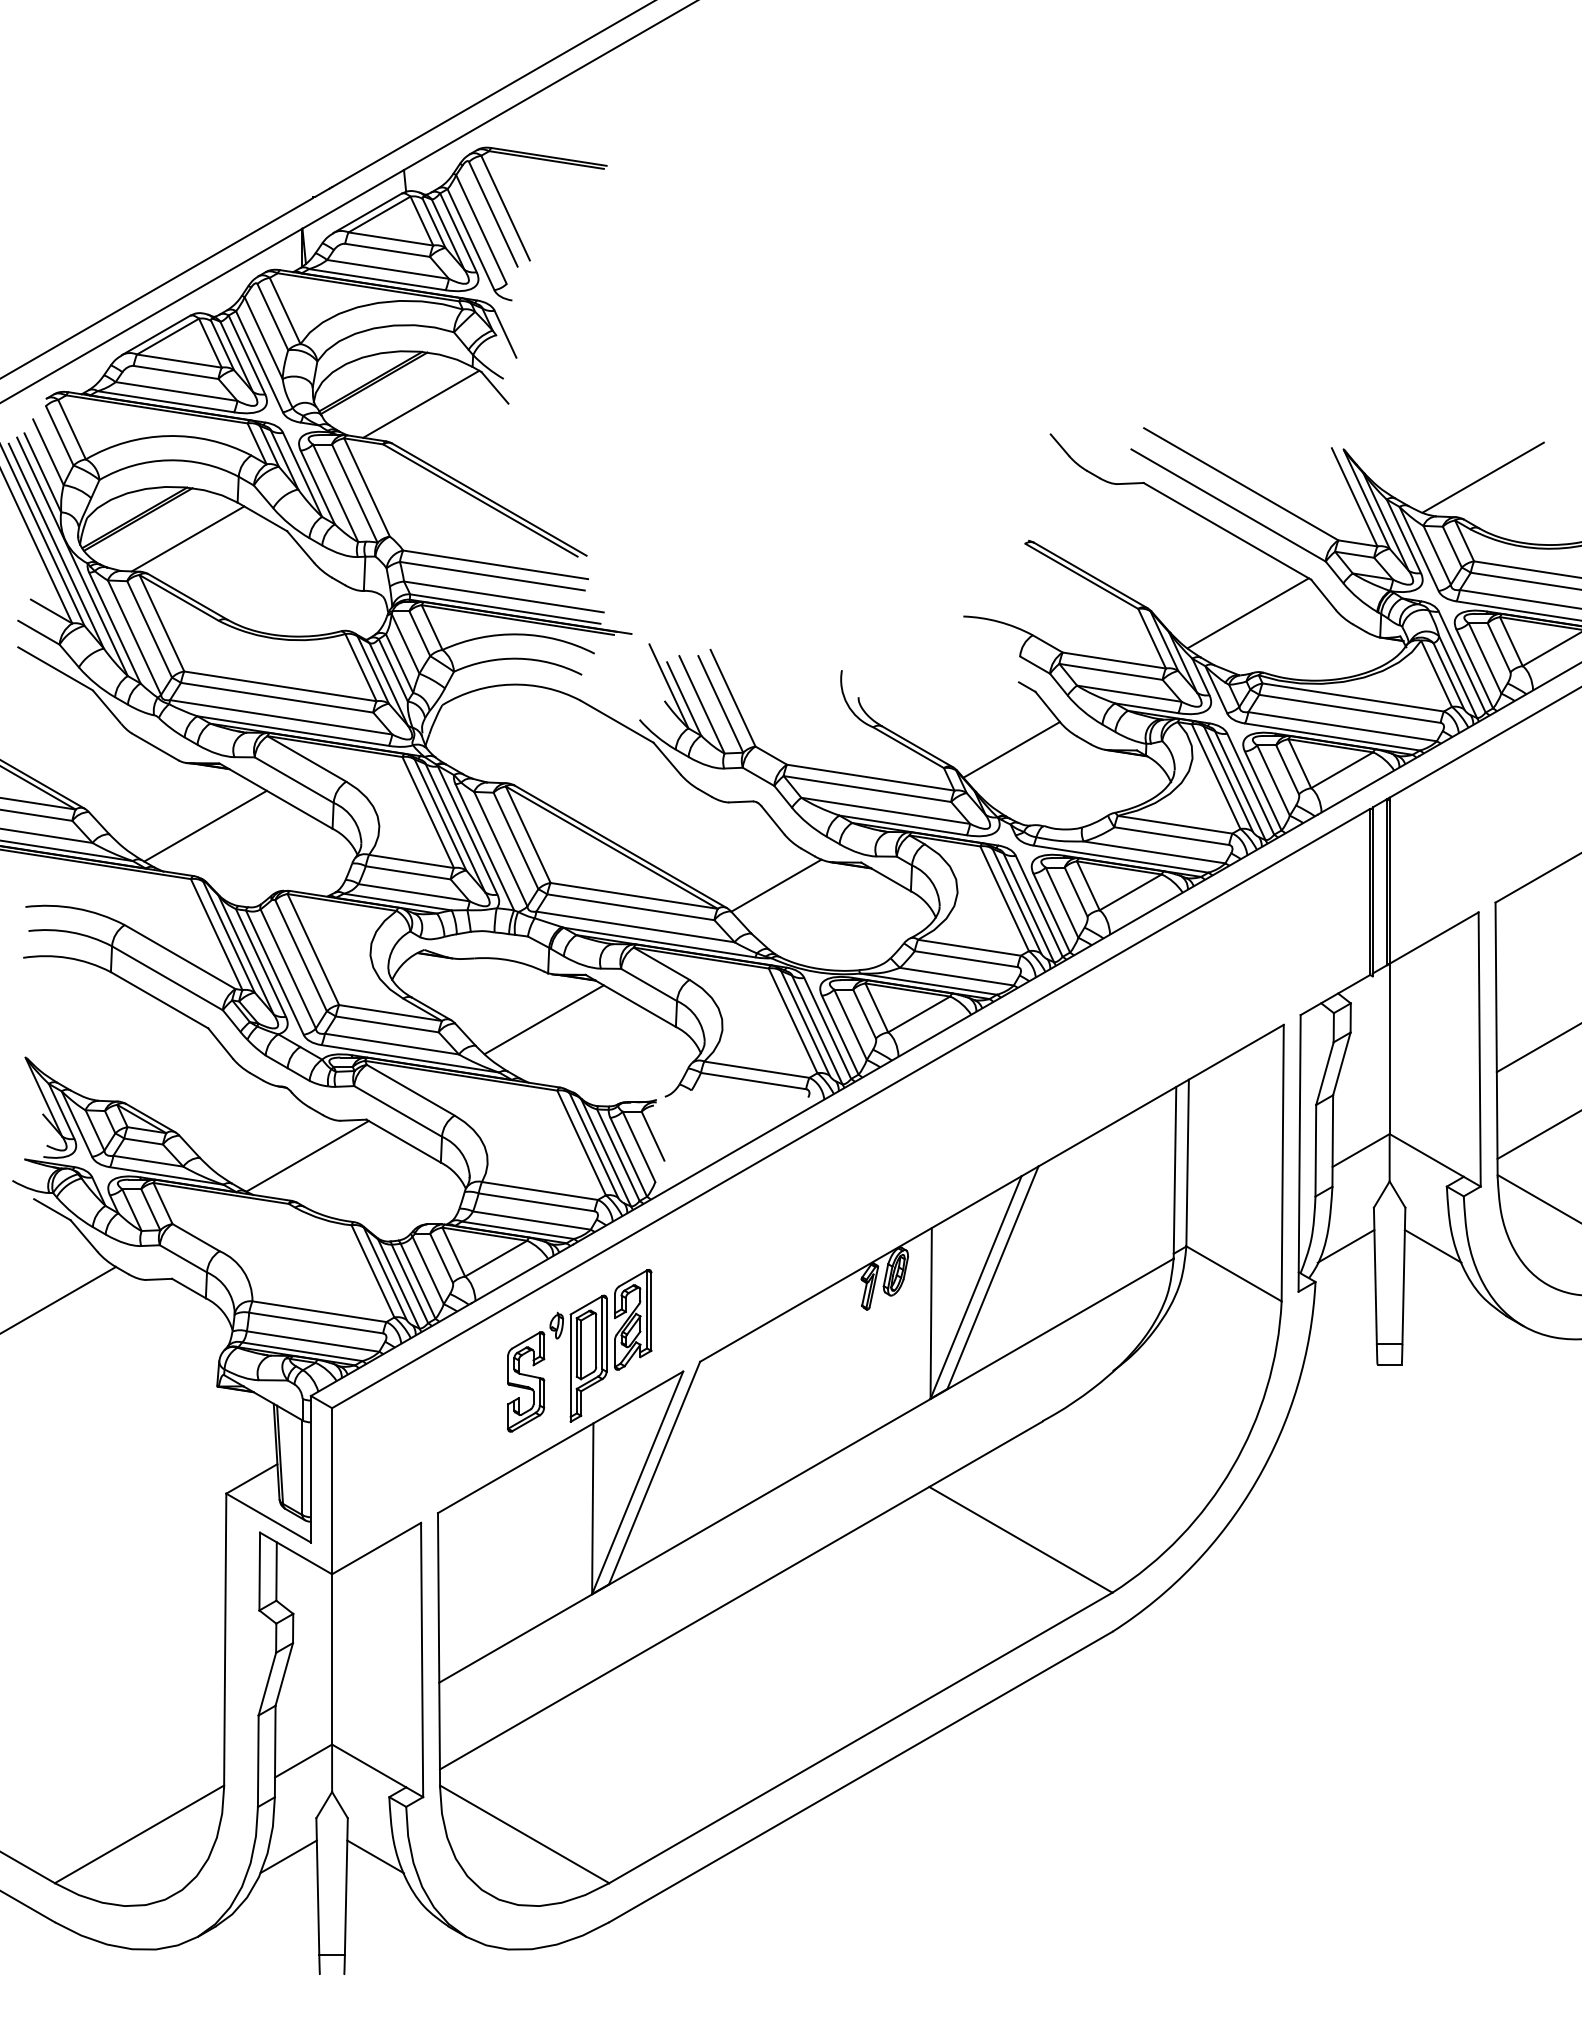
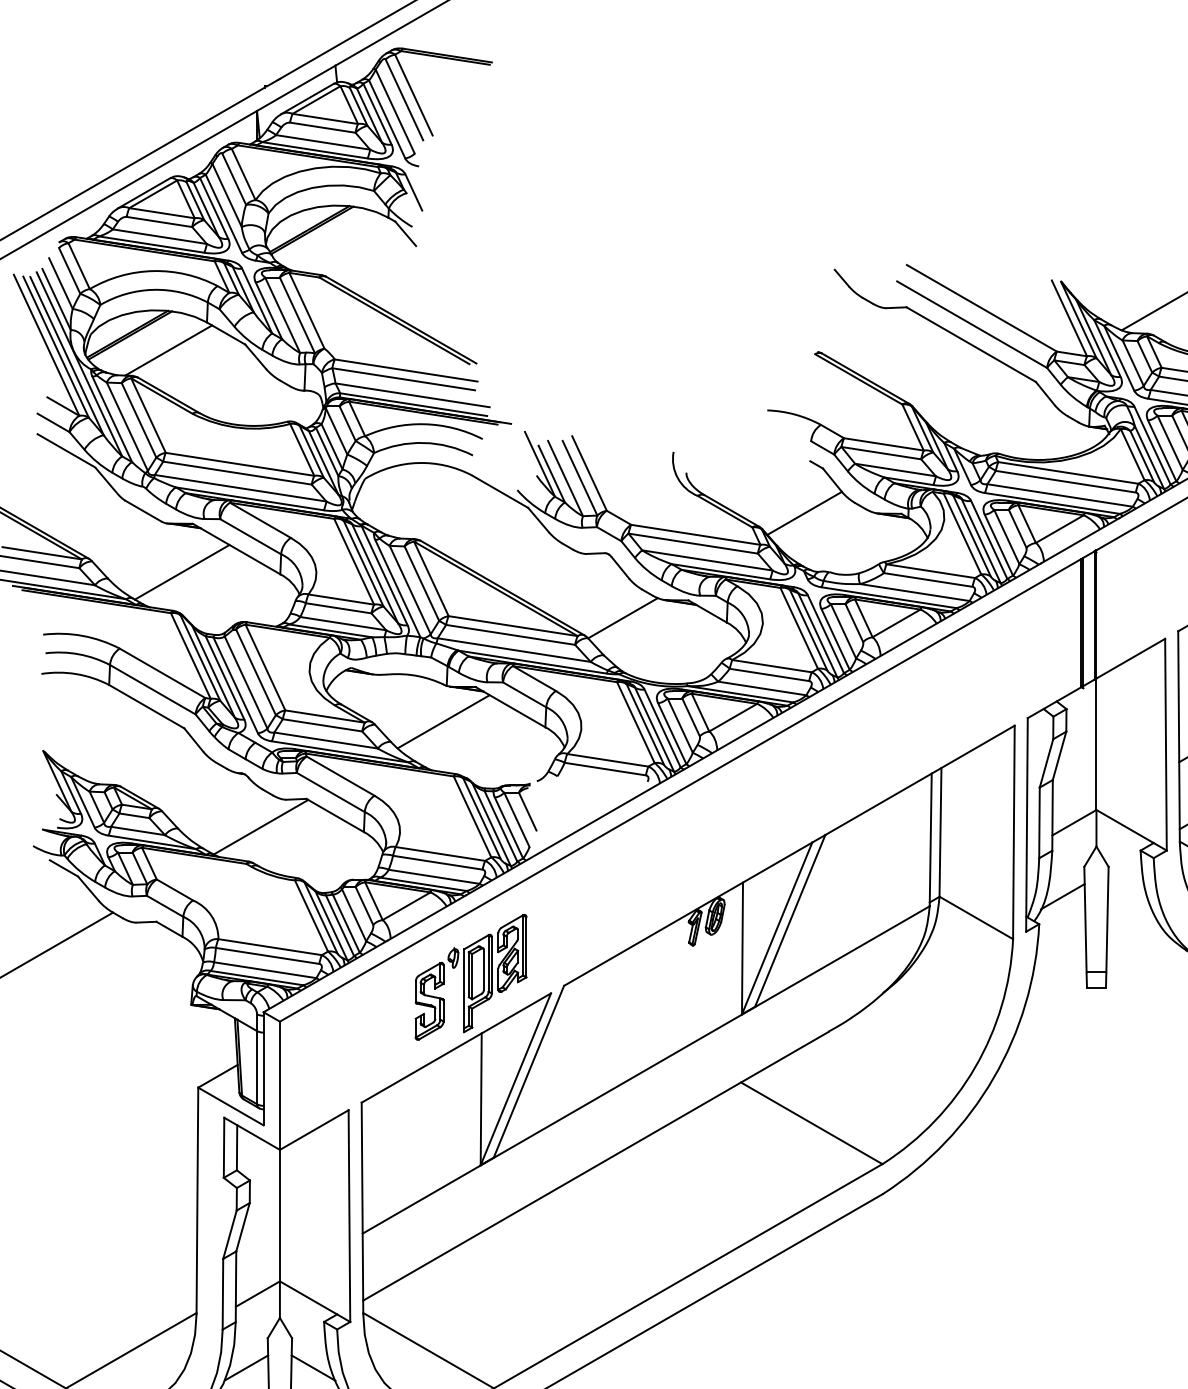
line: (421, 403) -> (348, 245), removed
line: (1247, 613) -> (986, 408), removed
line: (1432, 1246) -> (1129, 896), removed

